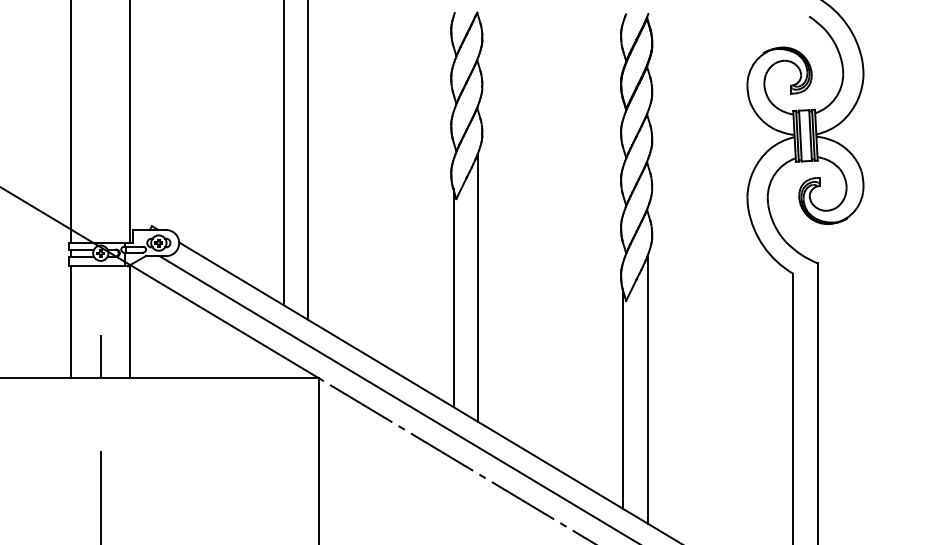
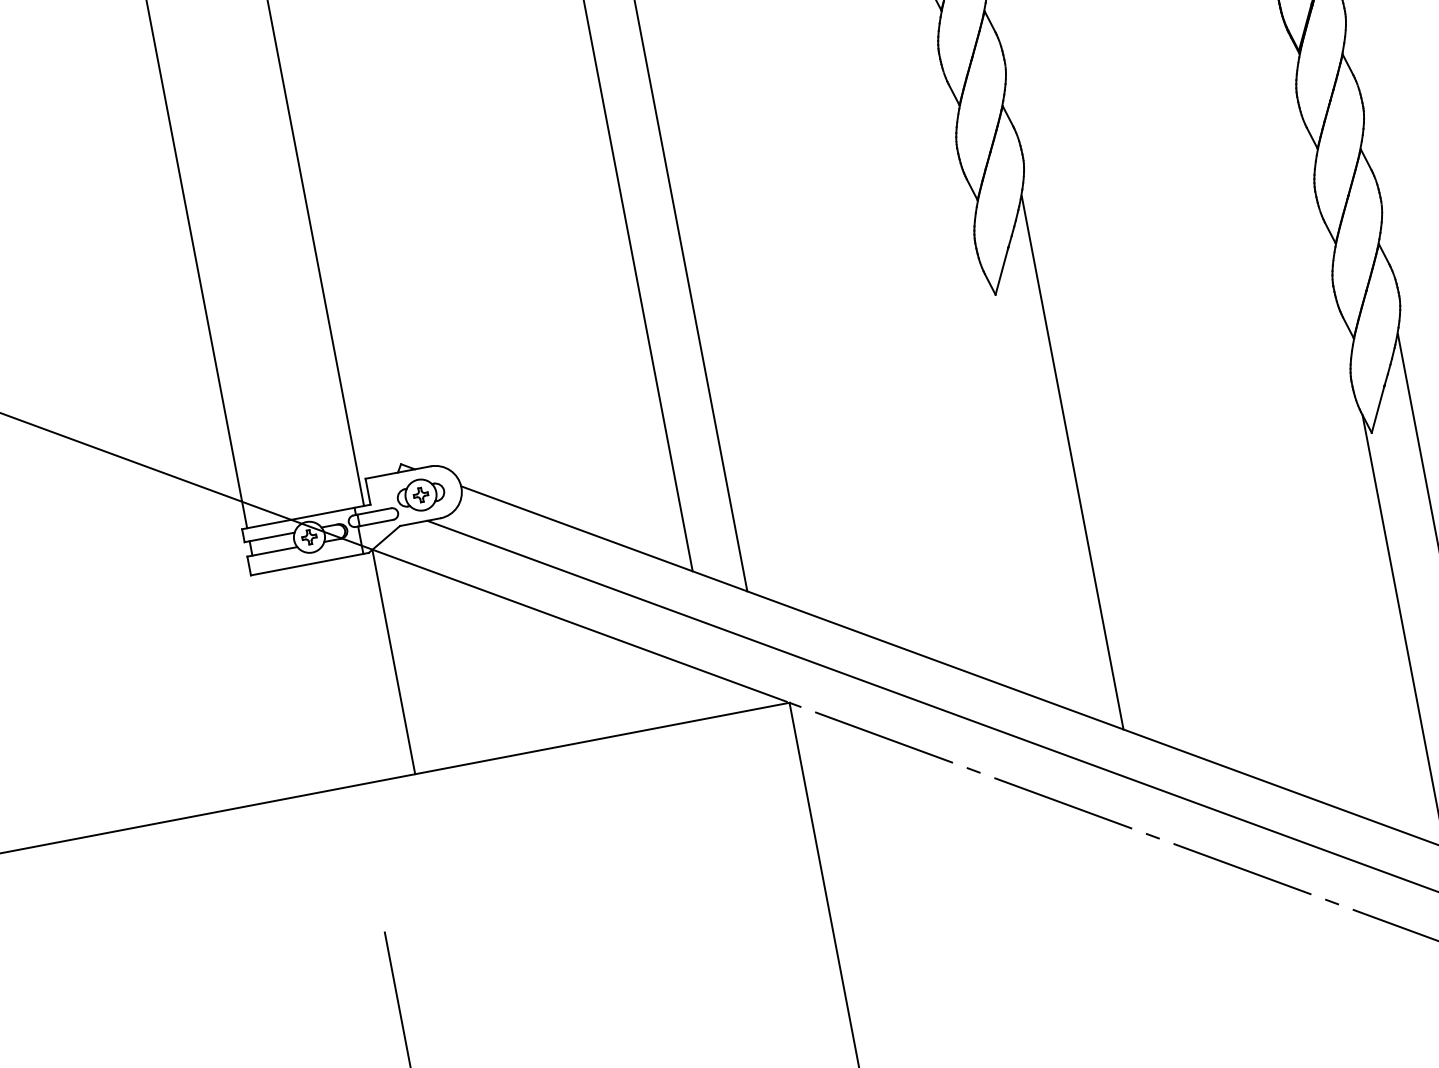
line: (453, 298) -> (1027, 493), removed
line: (71, 322) -> (277, 686), removed
line: (100, 356) -> (347, 742), removed

